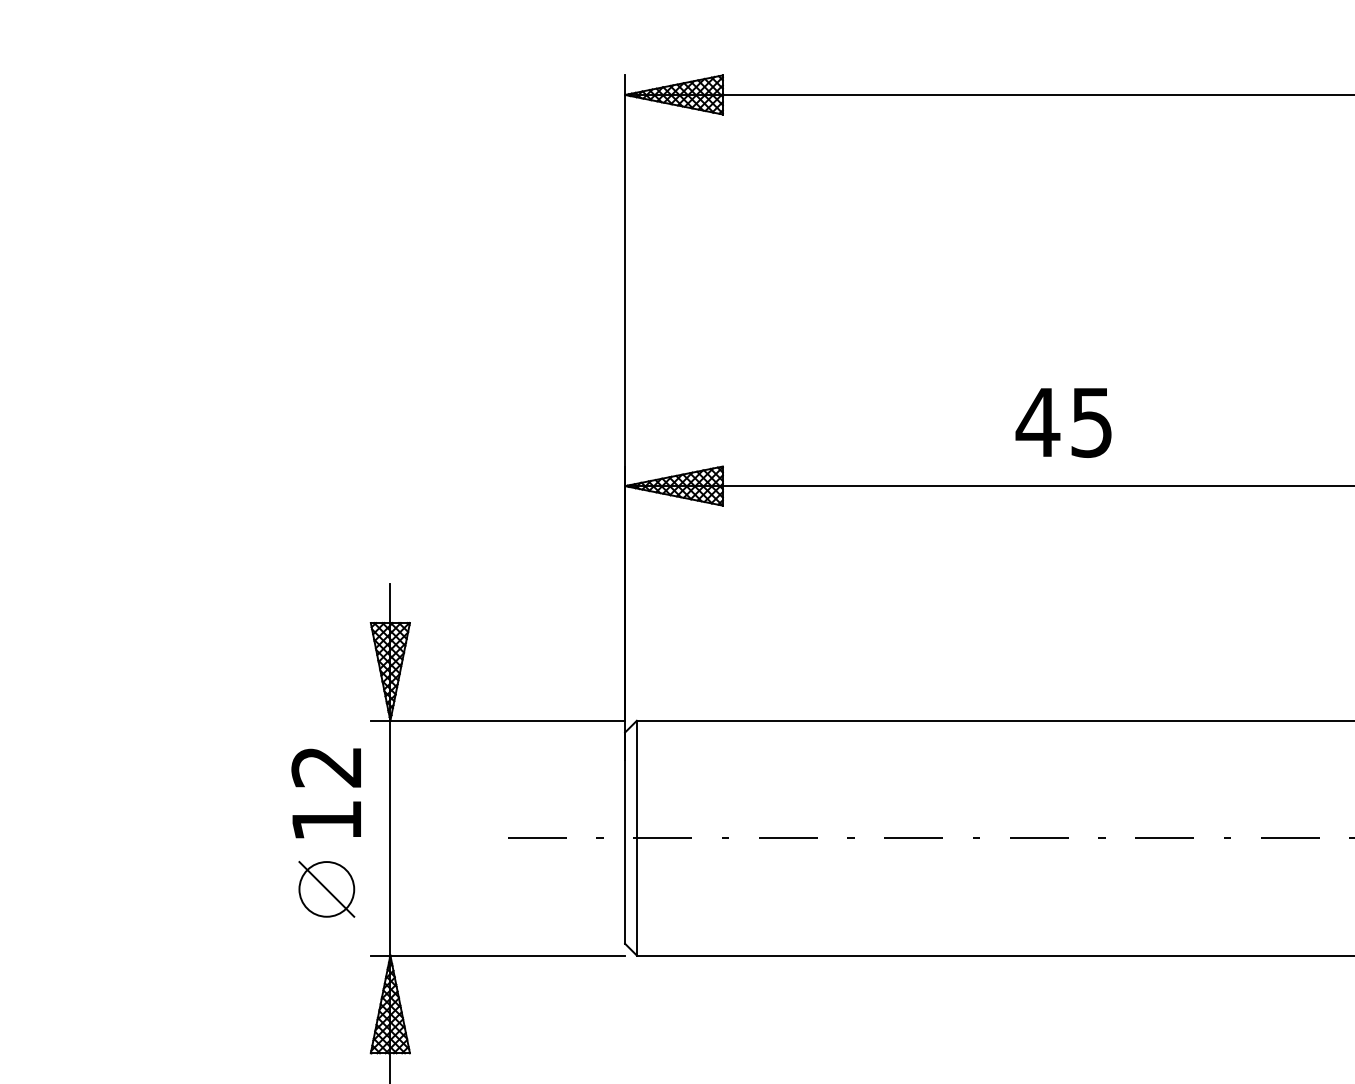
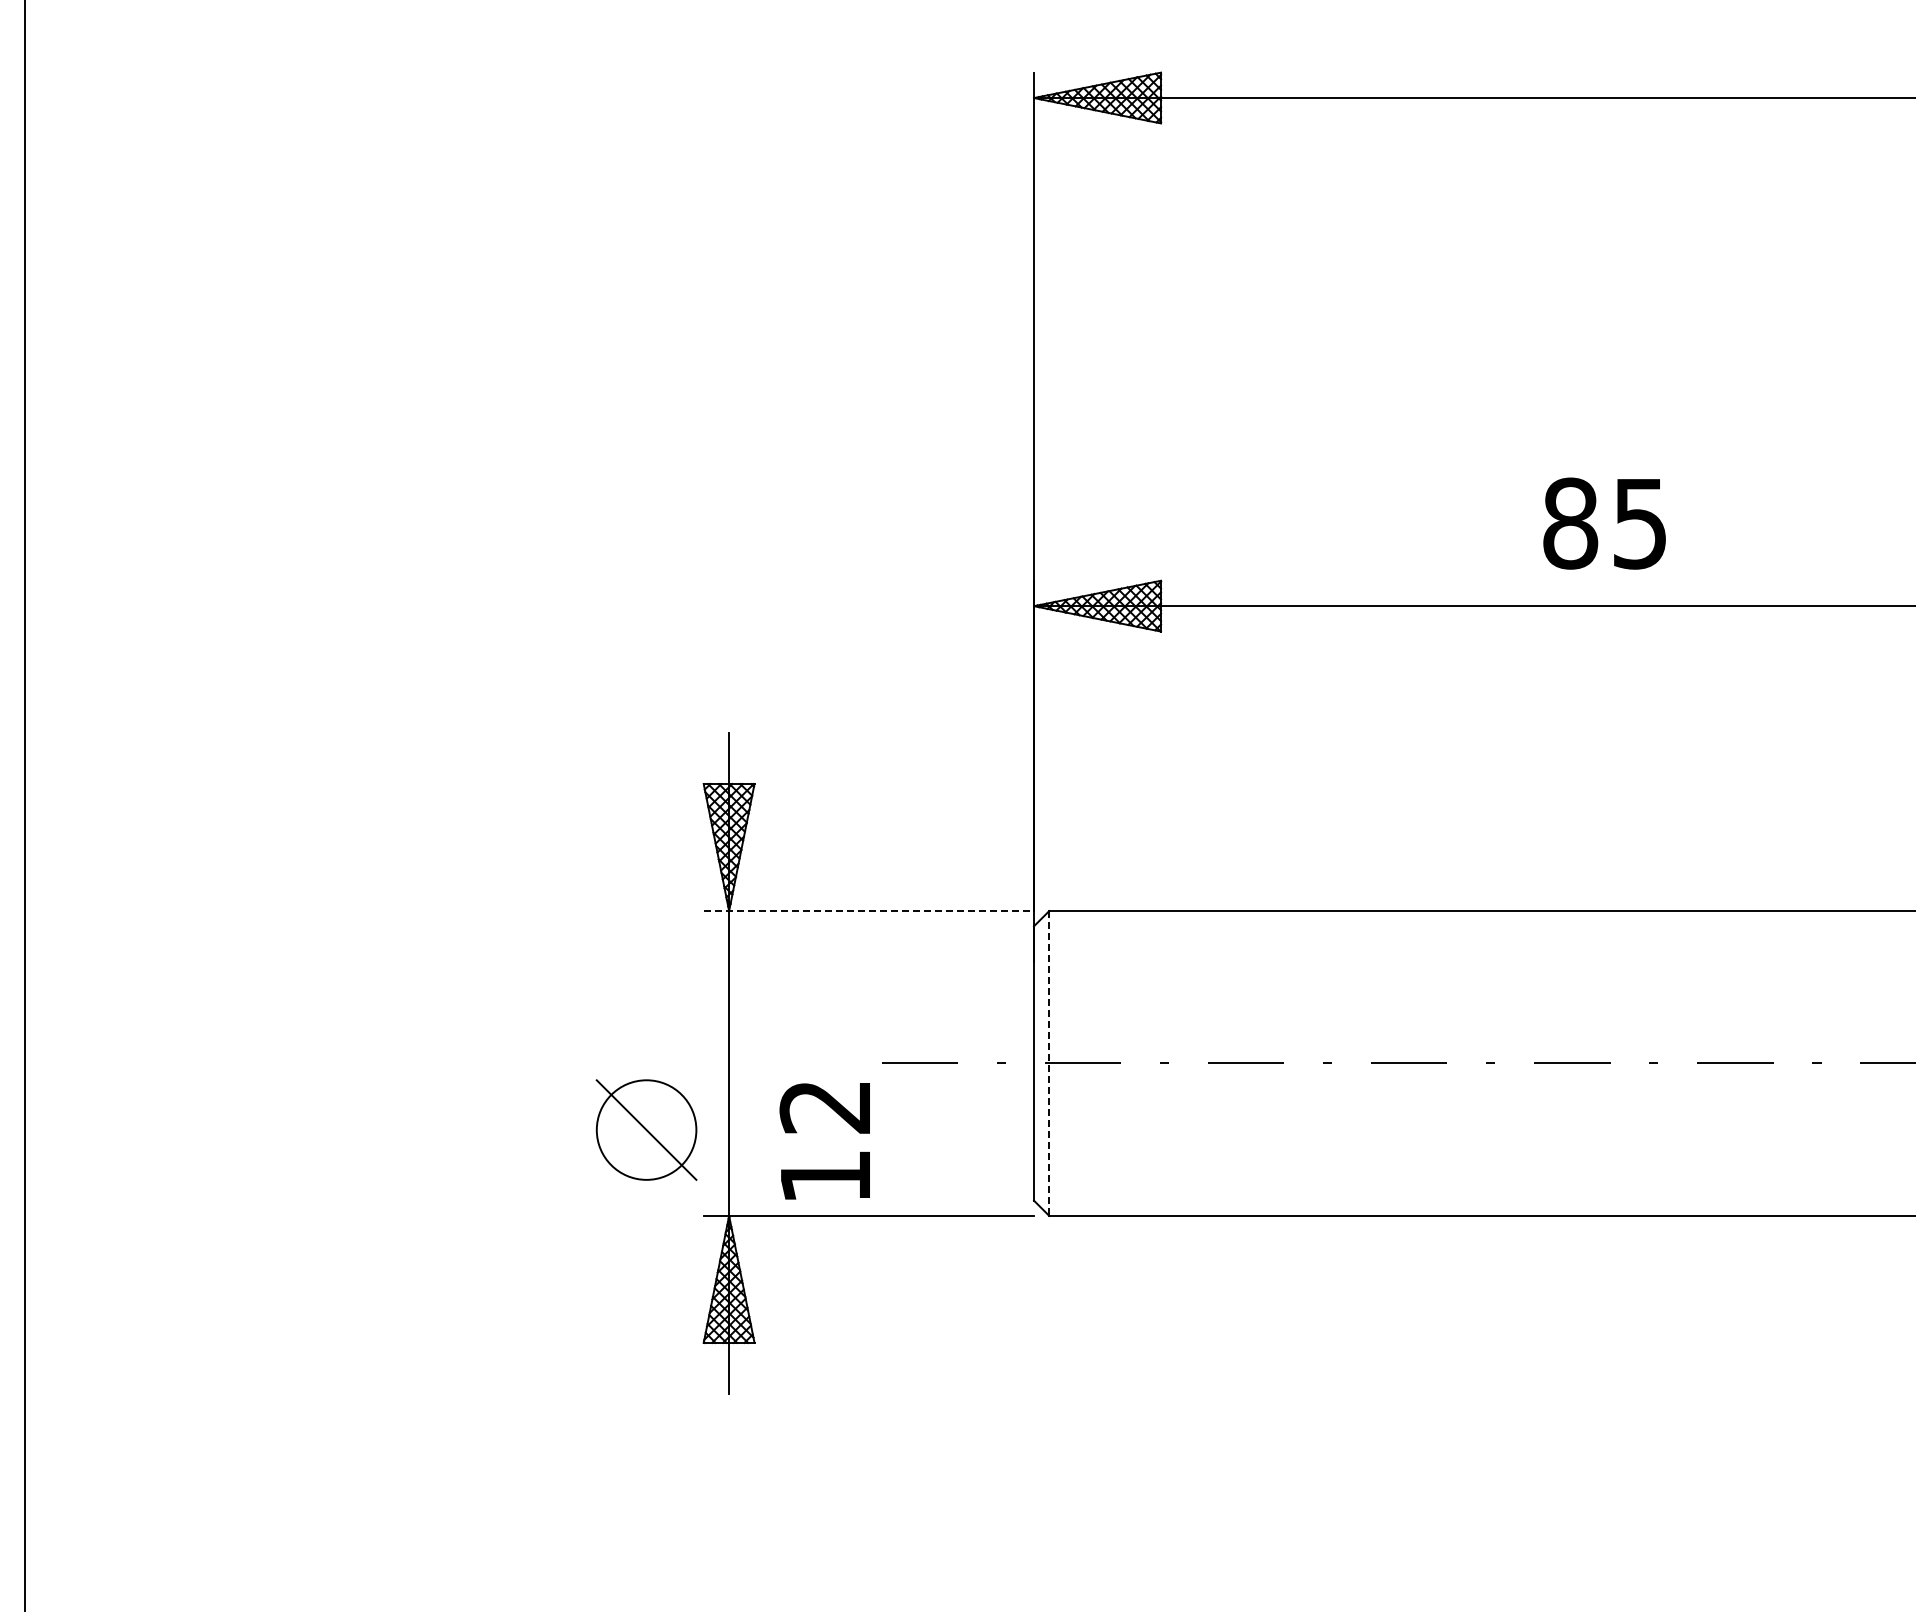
text: (1038, 422) -> (1570, 523), 45 -> 85
line: (498, 721) -> (869, 911), solid -> dashed
text: (326, 793) -> (824, 1141), moved
line: (637, 838) -> (1049, 1063), solid -> dashed
part: (326, 888) -> (646, 1129), size x1.4

